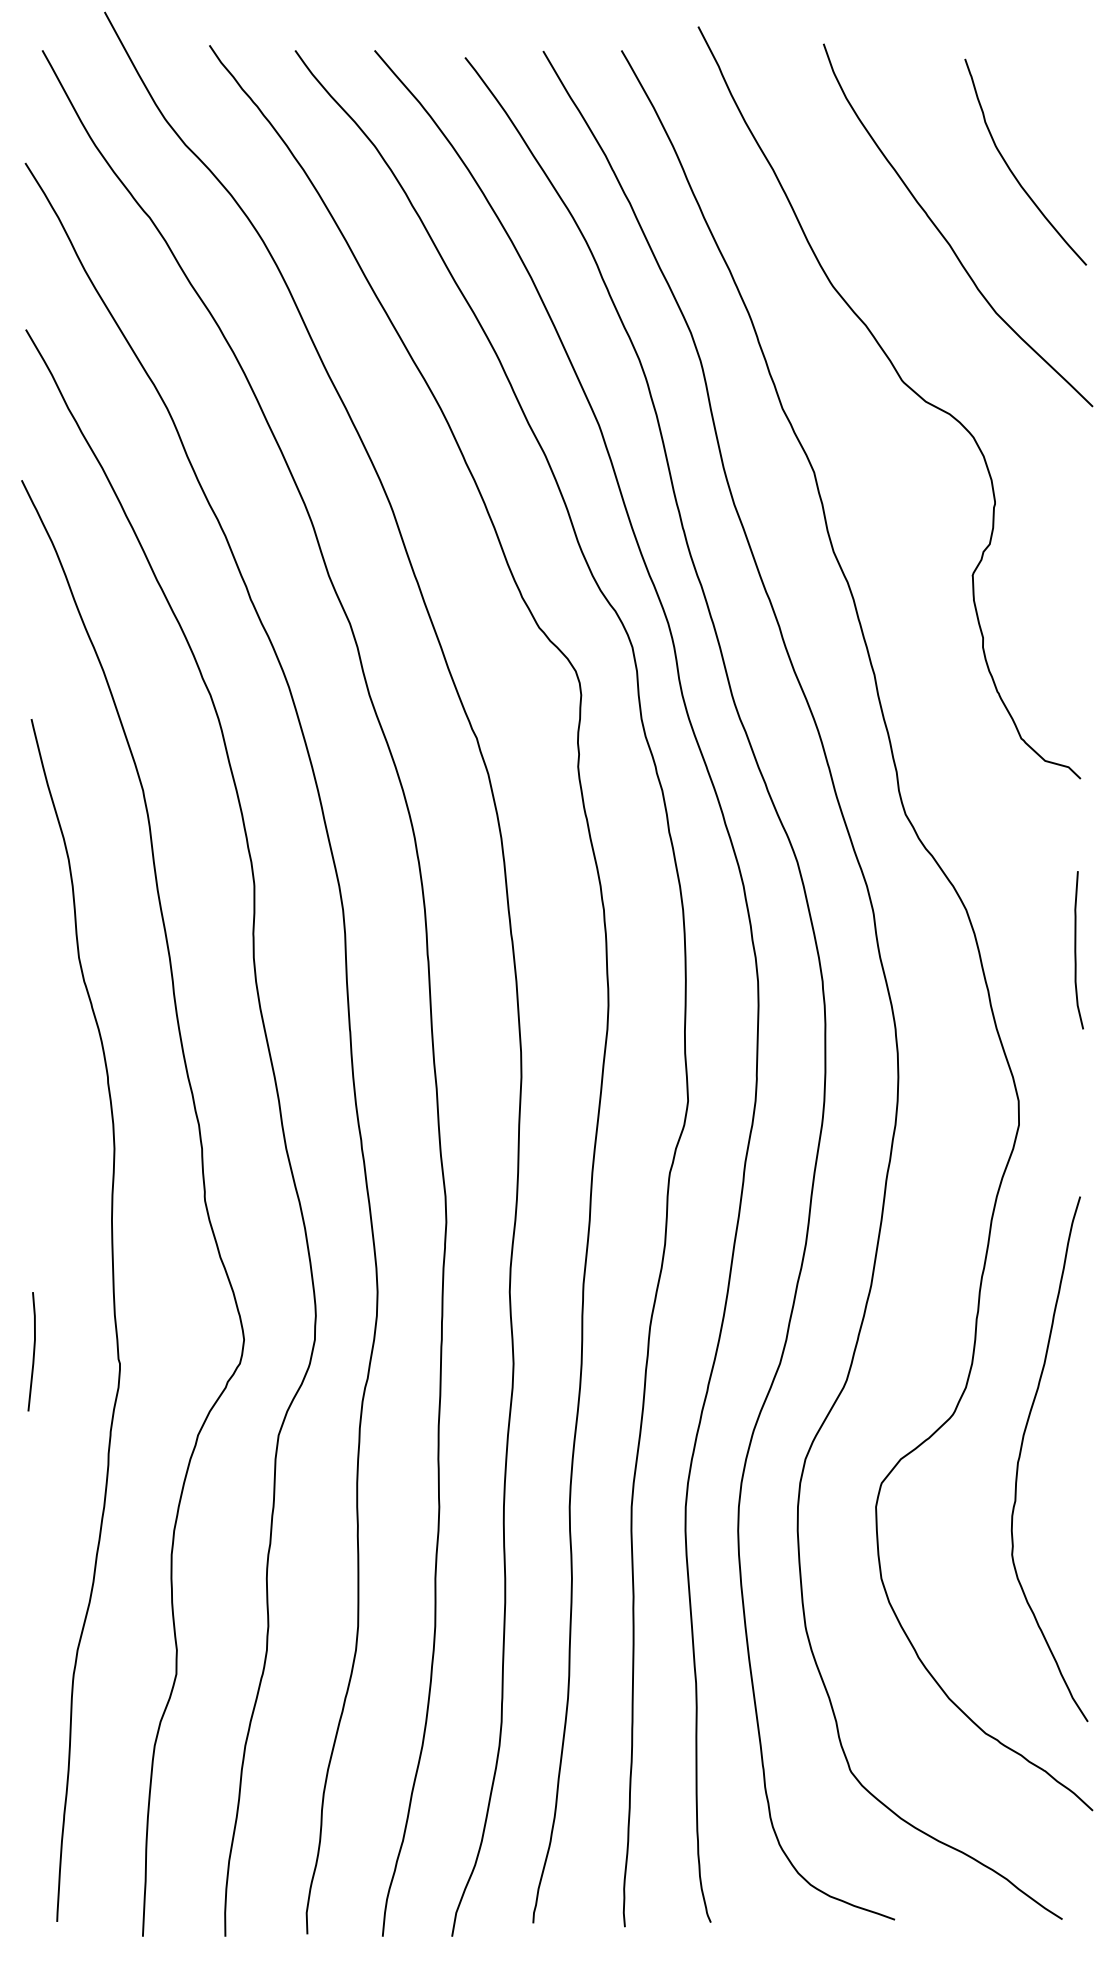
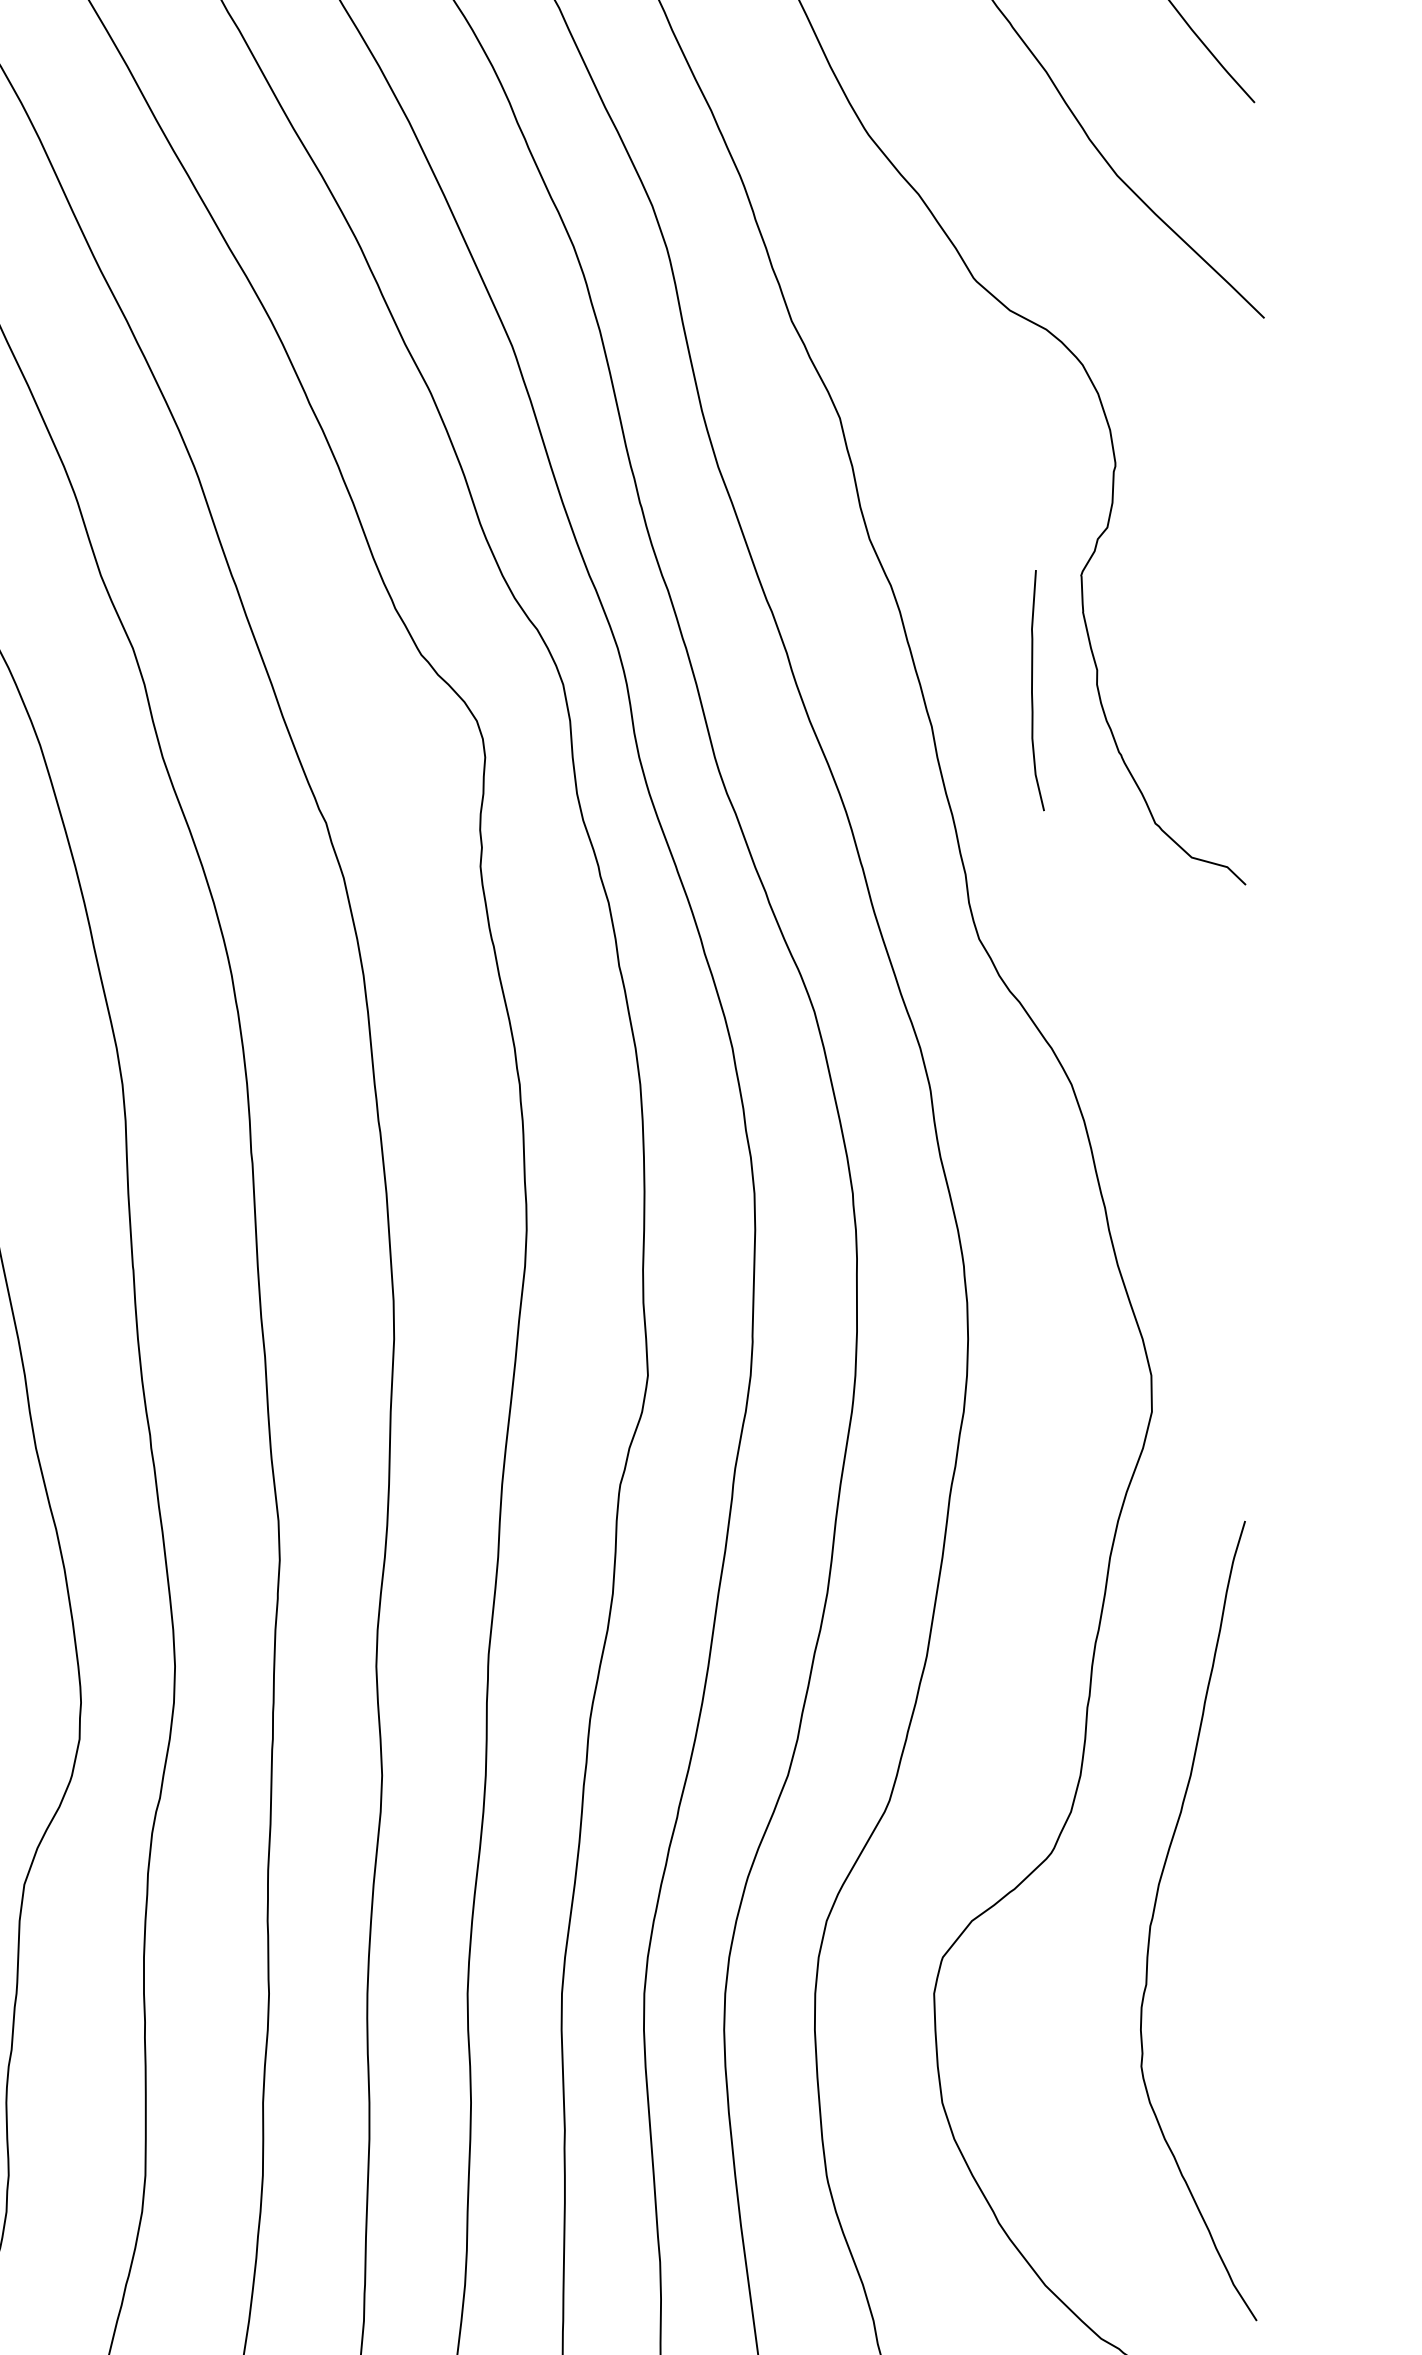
curve: (1076, 950) -> (1033, 690), moved

